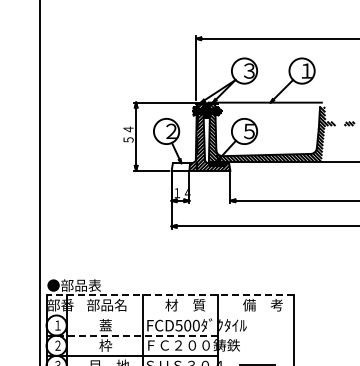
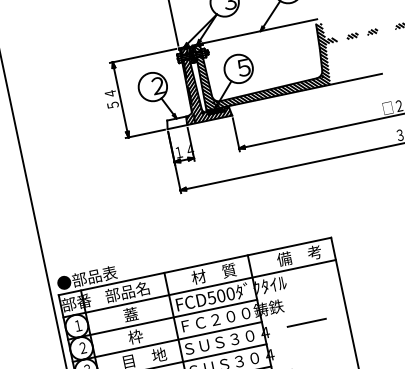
line: (170, 295) -> (195, 266), dashed -> solid
line: (170, 315) -> (199, 288), added
line: (132, 335) -> (162, 319), dashed -> solid

